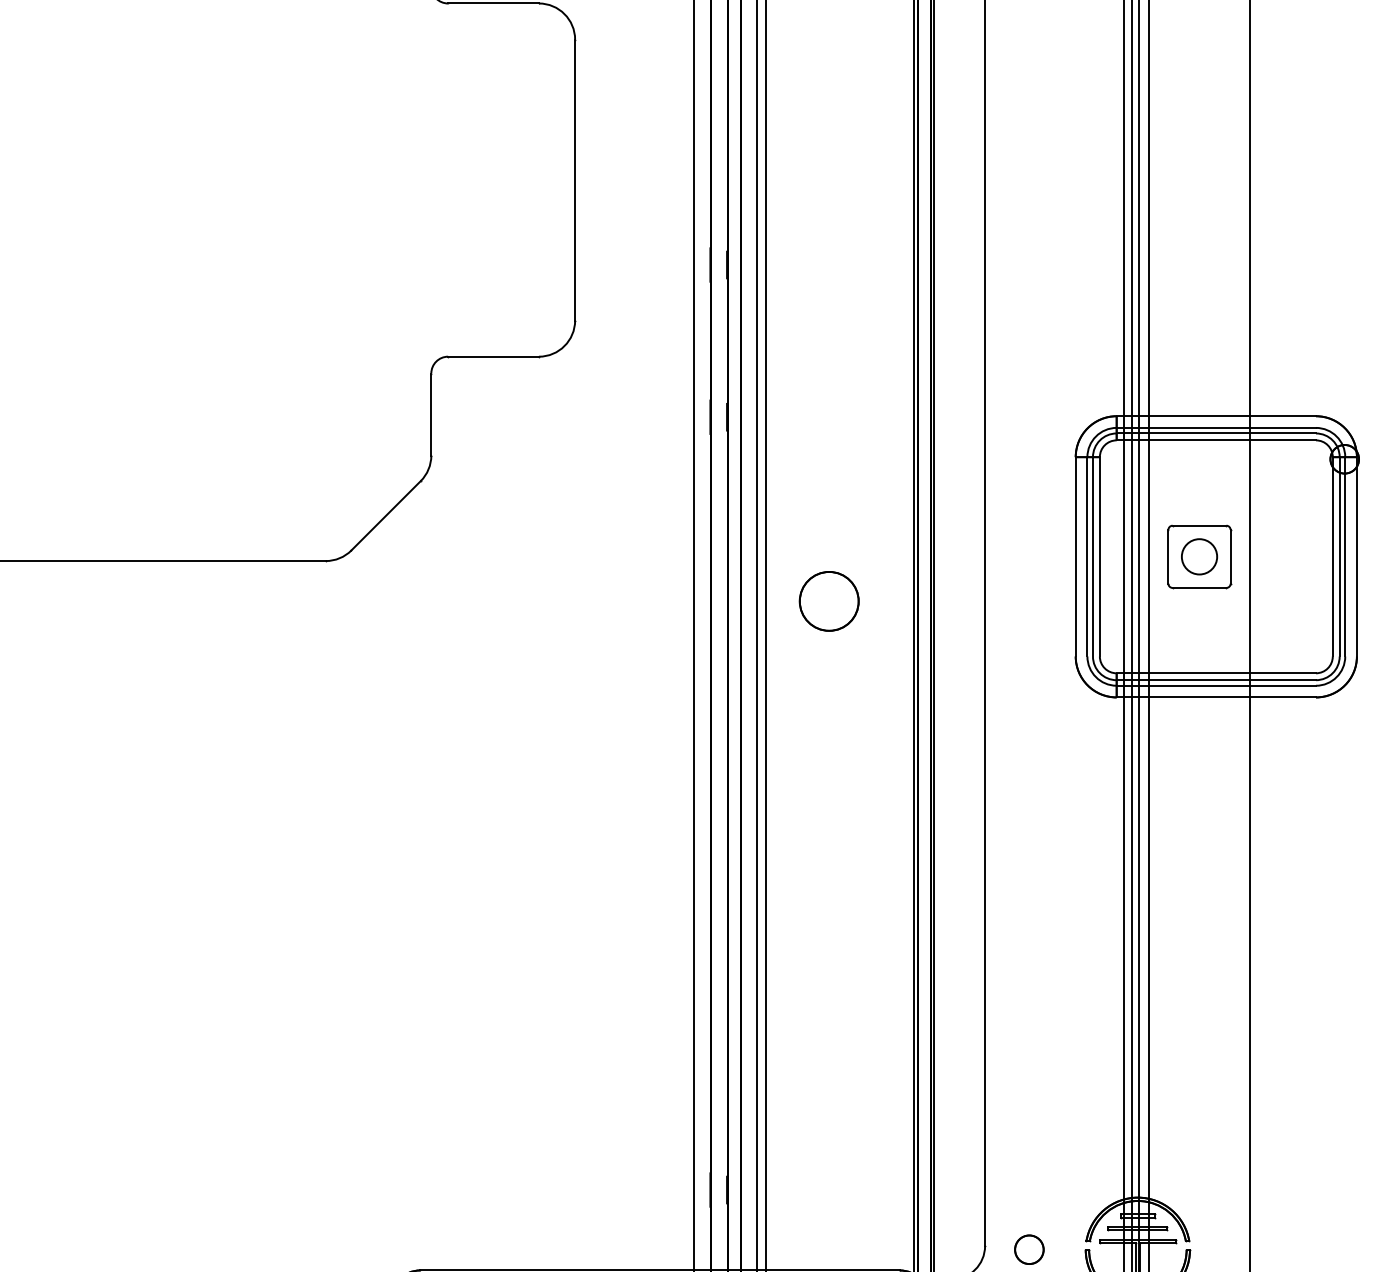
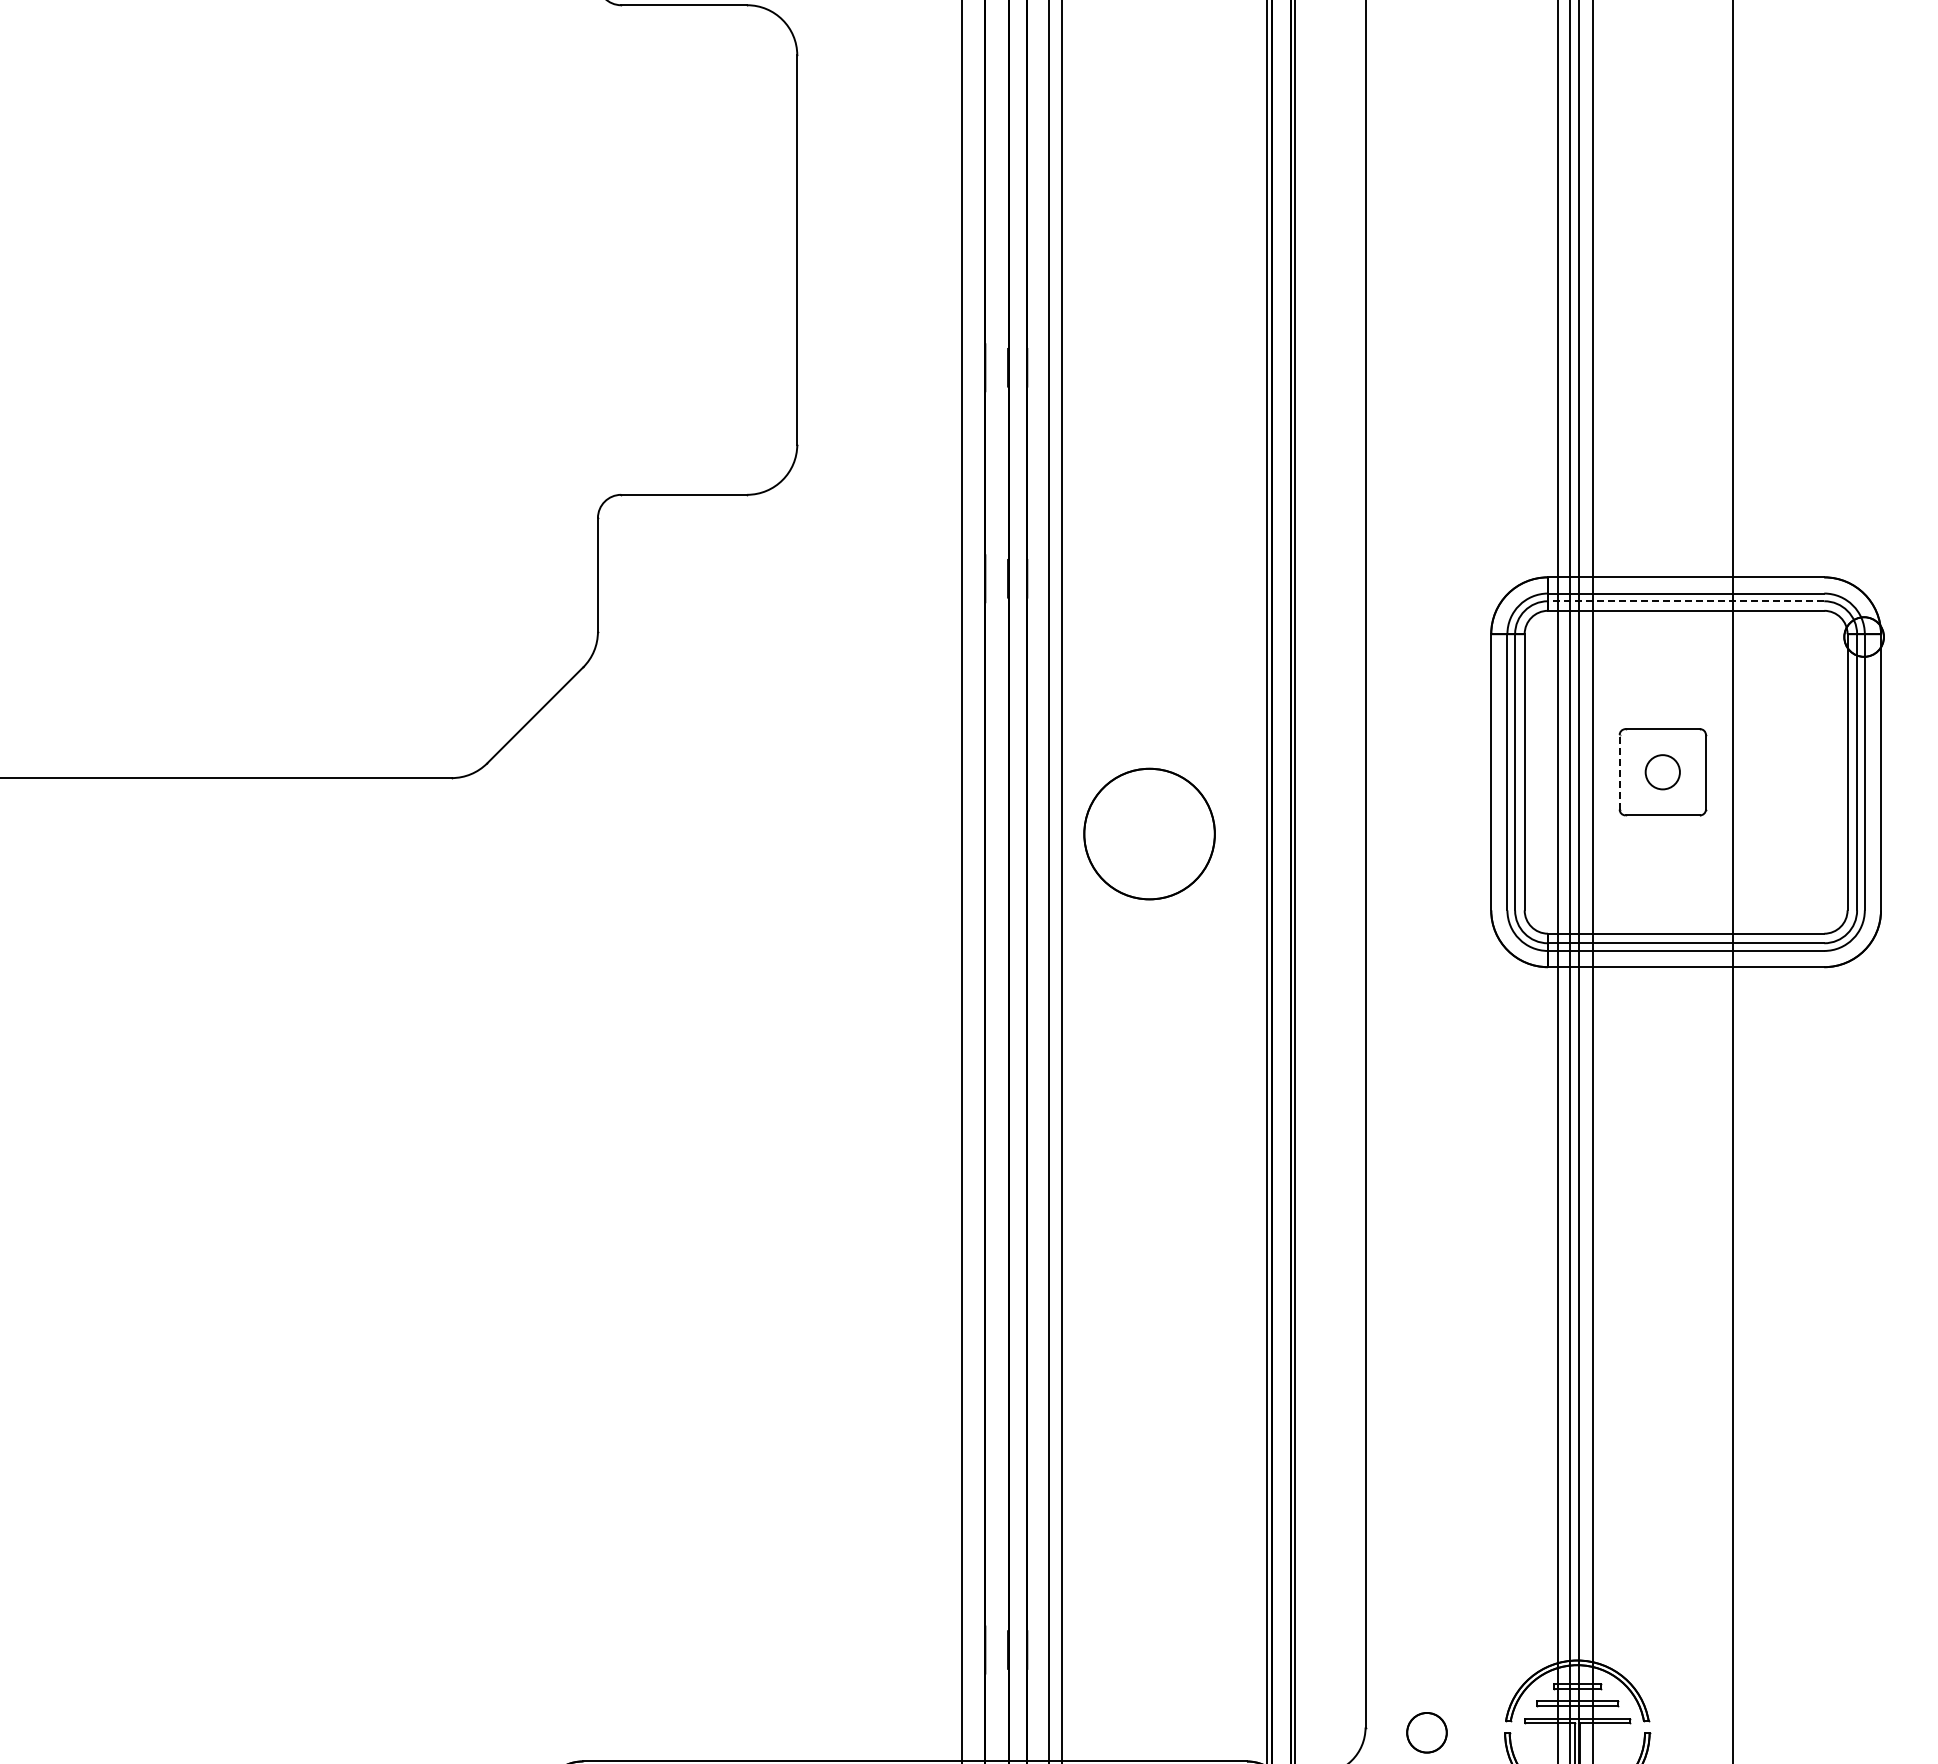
line: (1215, 433) -> (1685, 601), solid -> dashed
line: (1168, 556) -> (1619, 771), solid -> dashed
circle: (1199, 556) -> (1662, 771), size x0.7
part: (829, 601) -> (1149, 833), size x1.6

